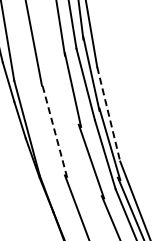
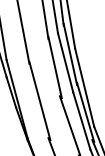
line: (108, 114) -> (84, 87), dashed -> solid
line: (54, 130) -> (39, 101), dashed -> solid

